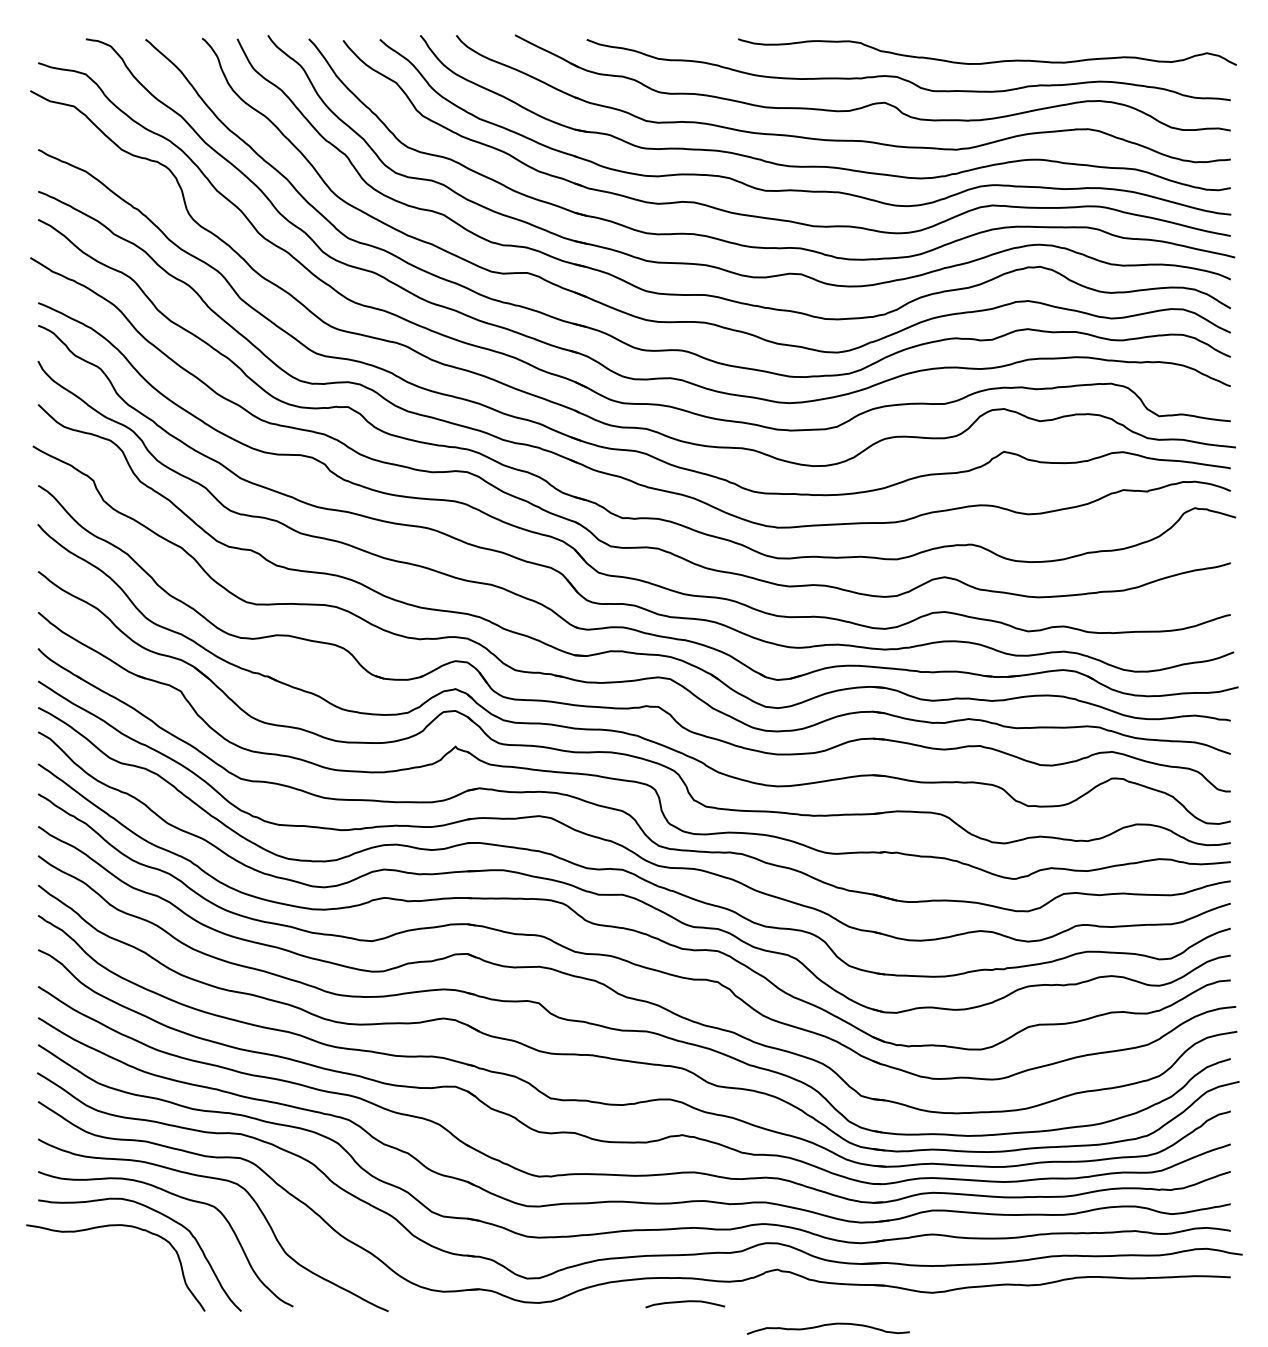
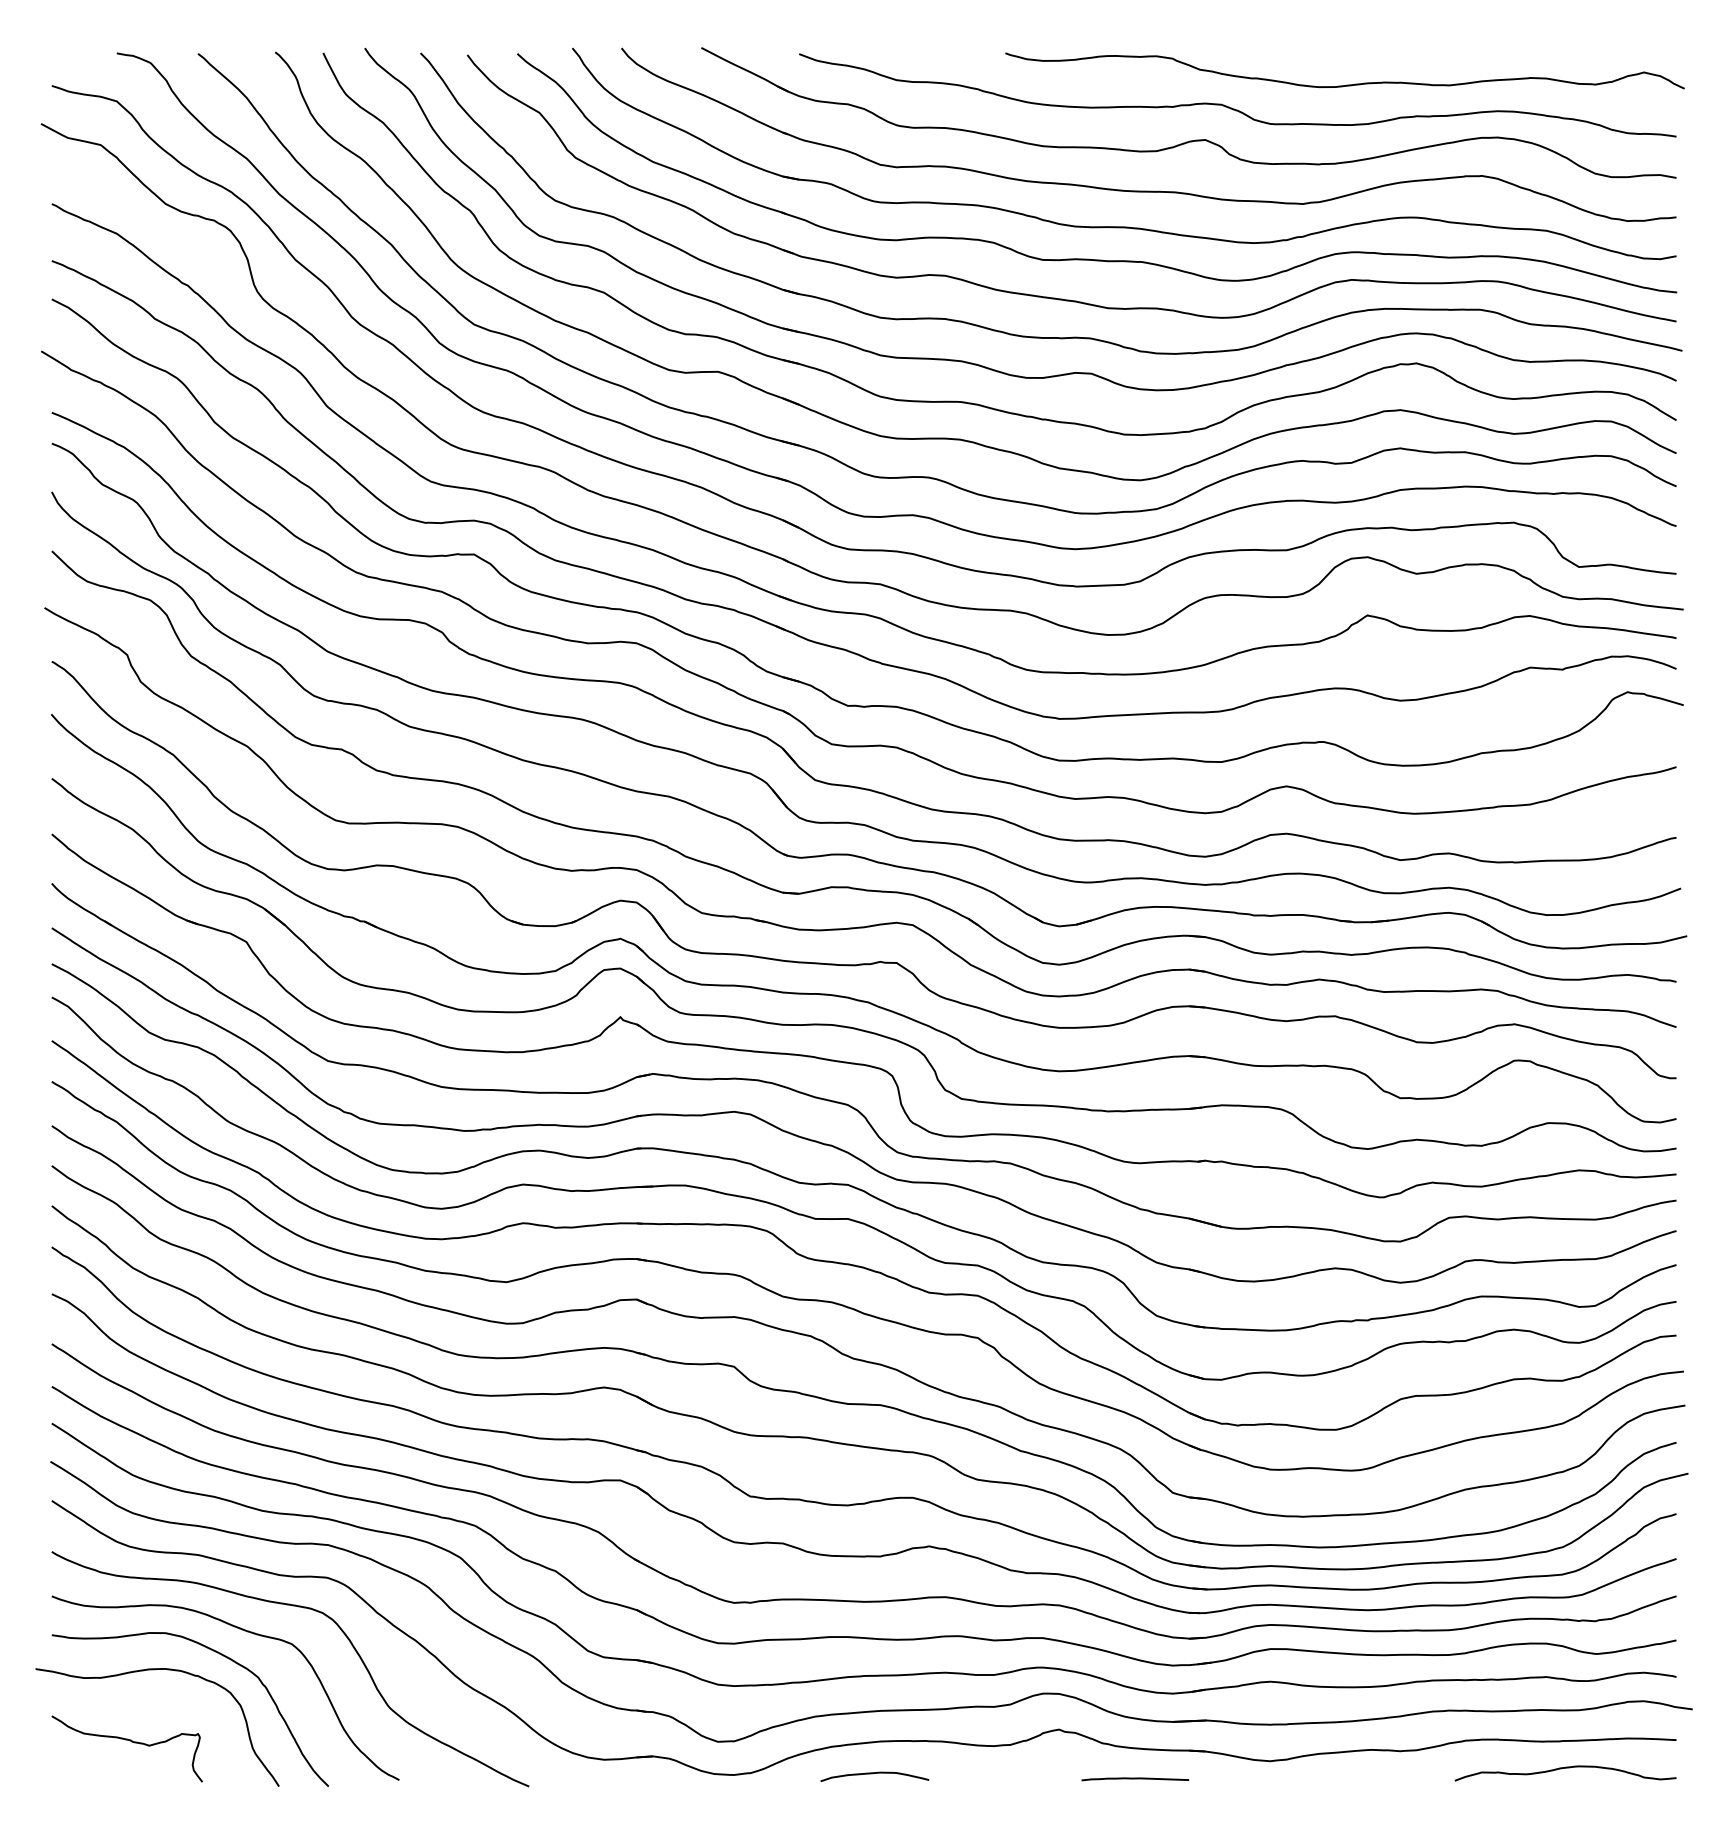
curve: (94, 1278) -> (128, 1741), added
curve: (685, 1302) -> (875, 1774), moved
line: (833, 1305) -> (1135, 1778), added
curve: (828, 1325) -> (1565, 1768), moved

